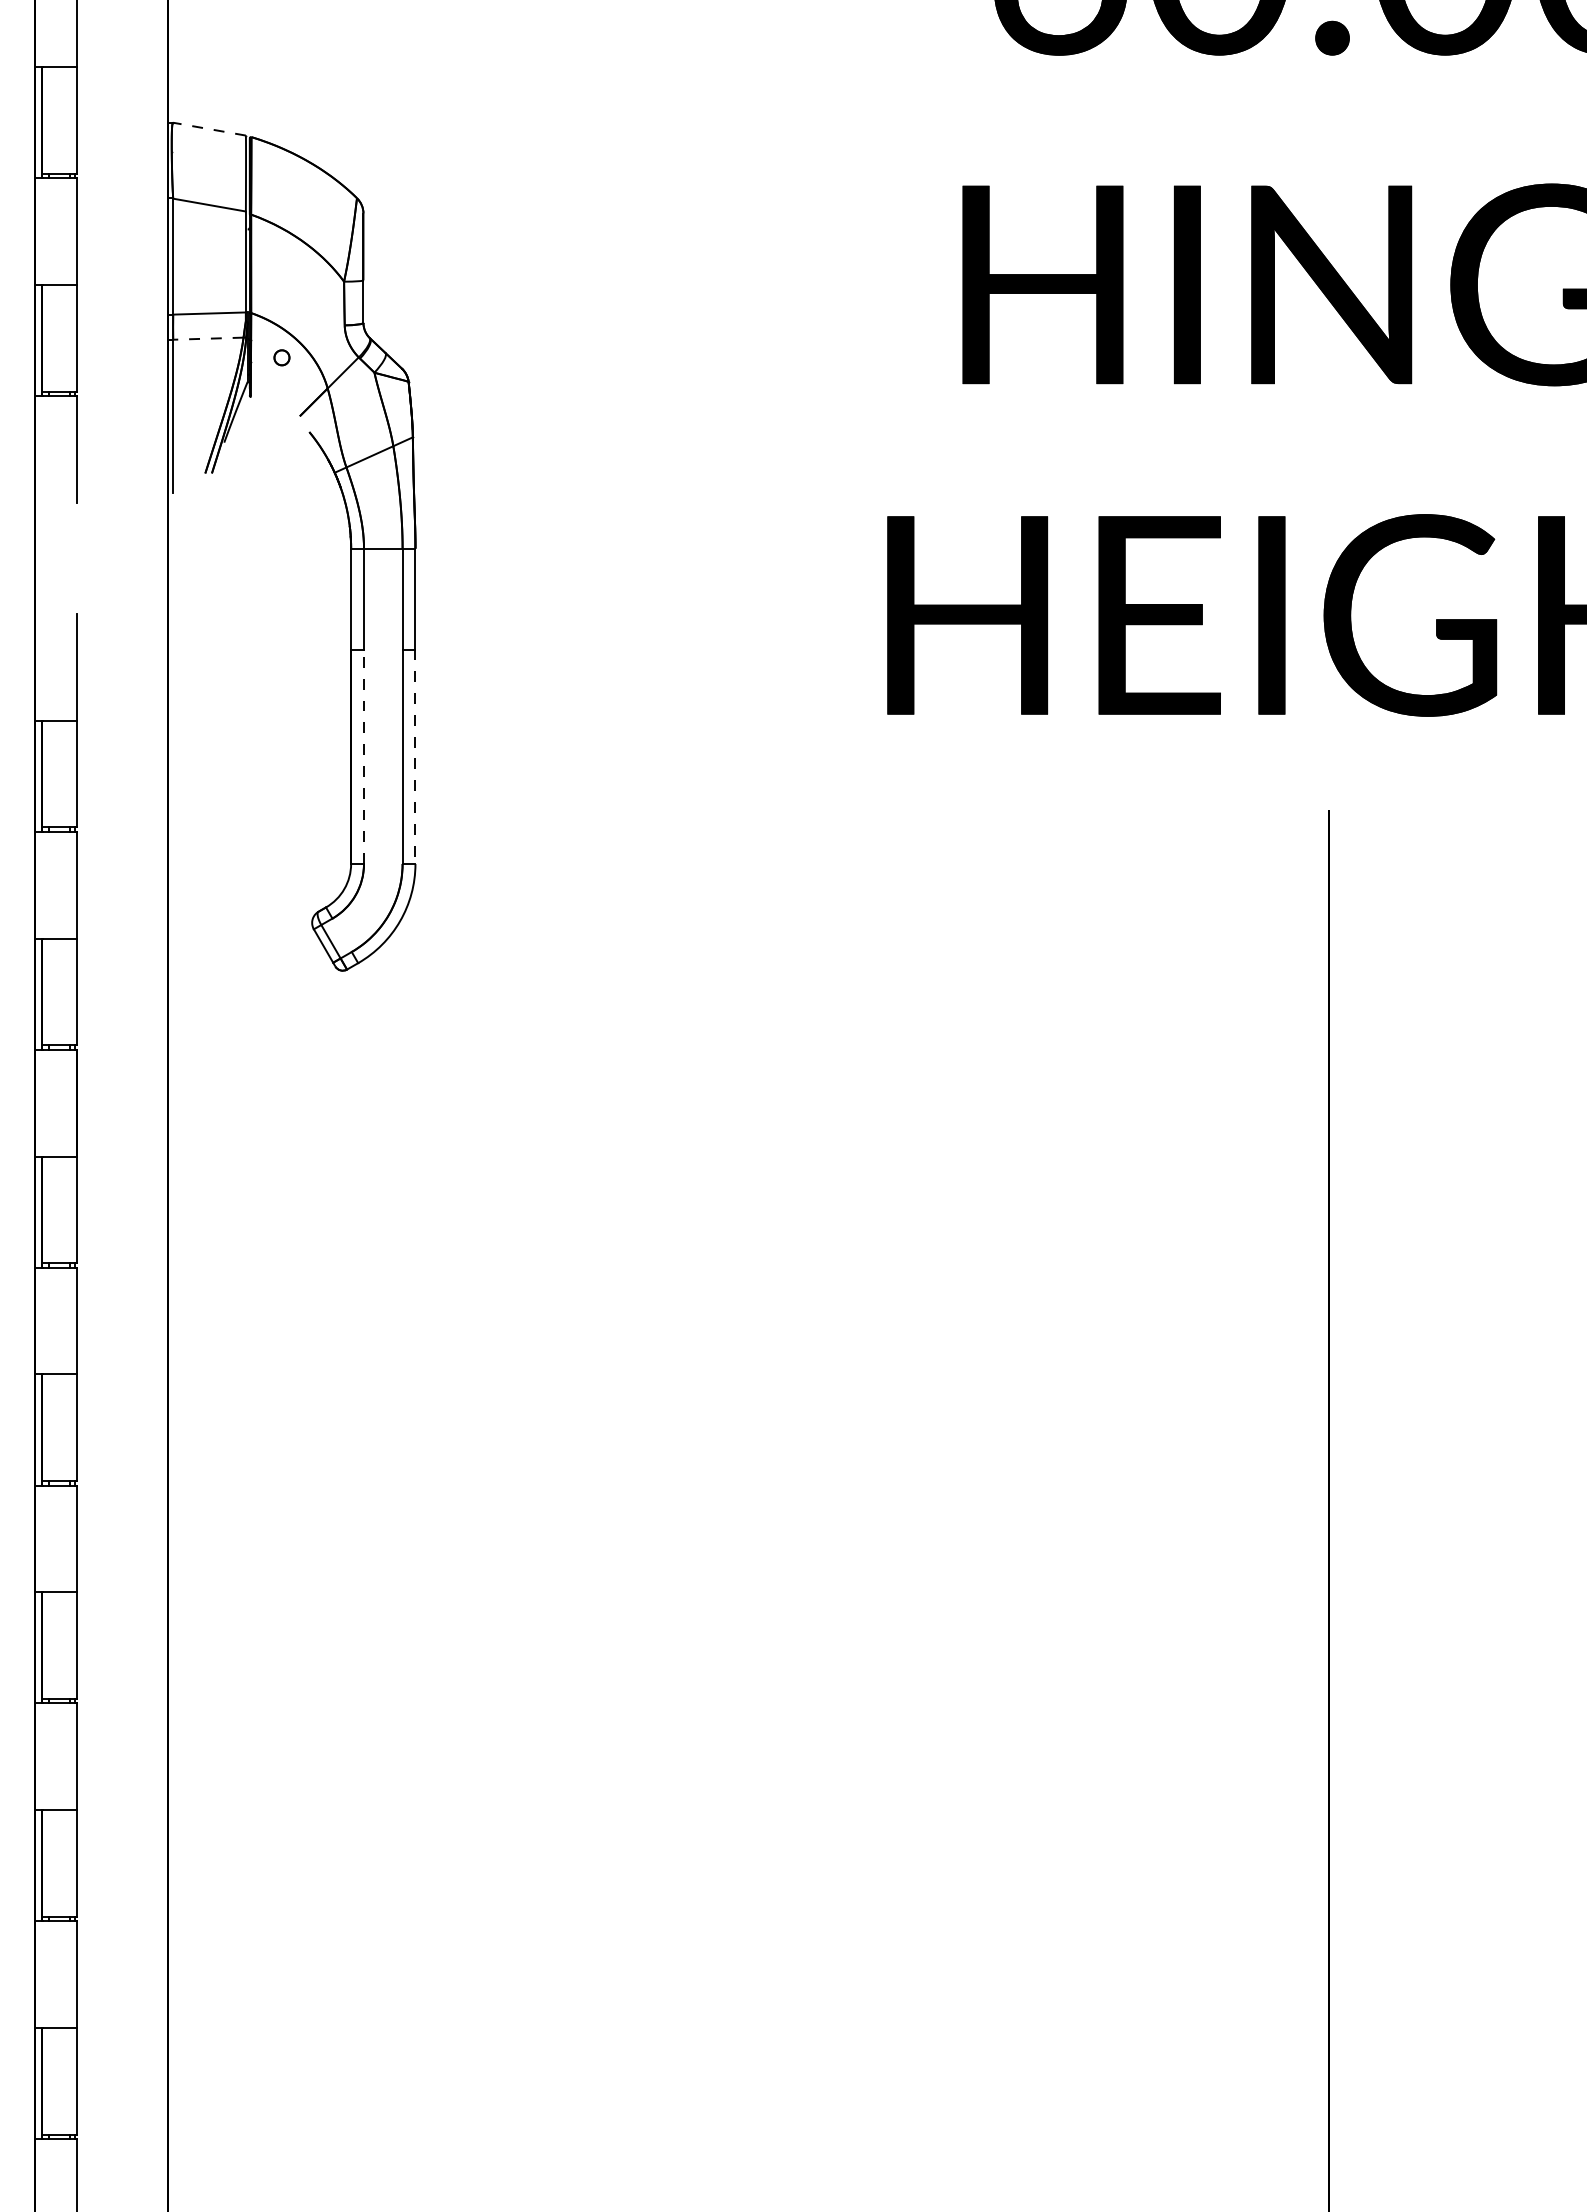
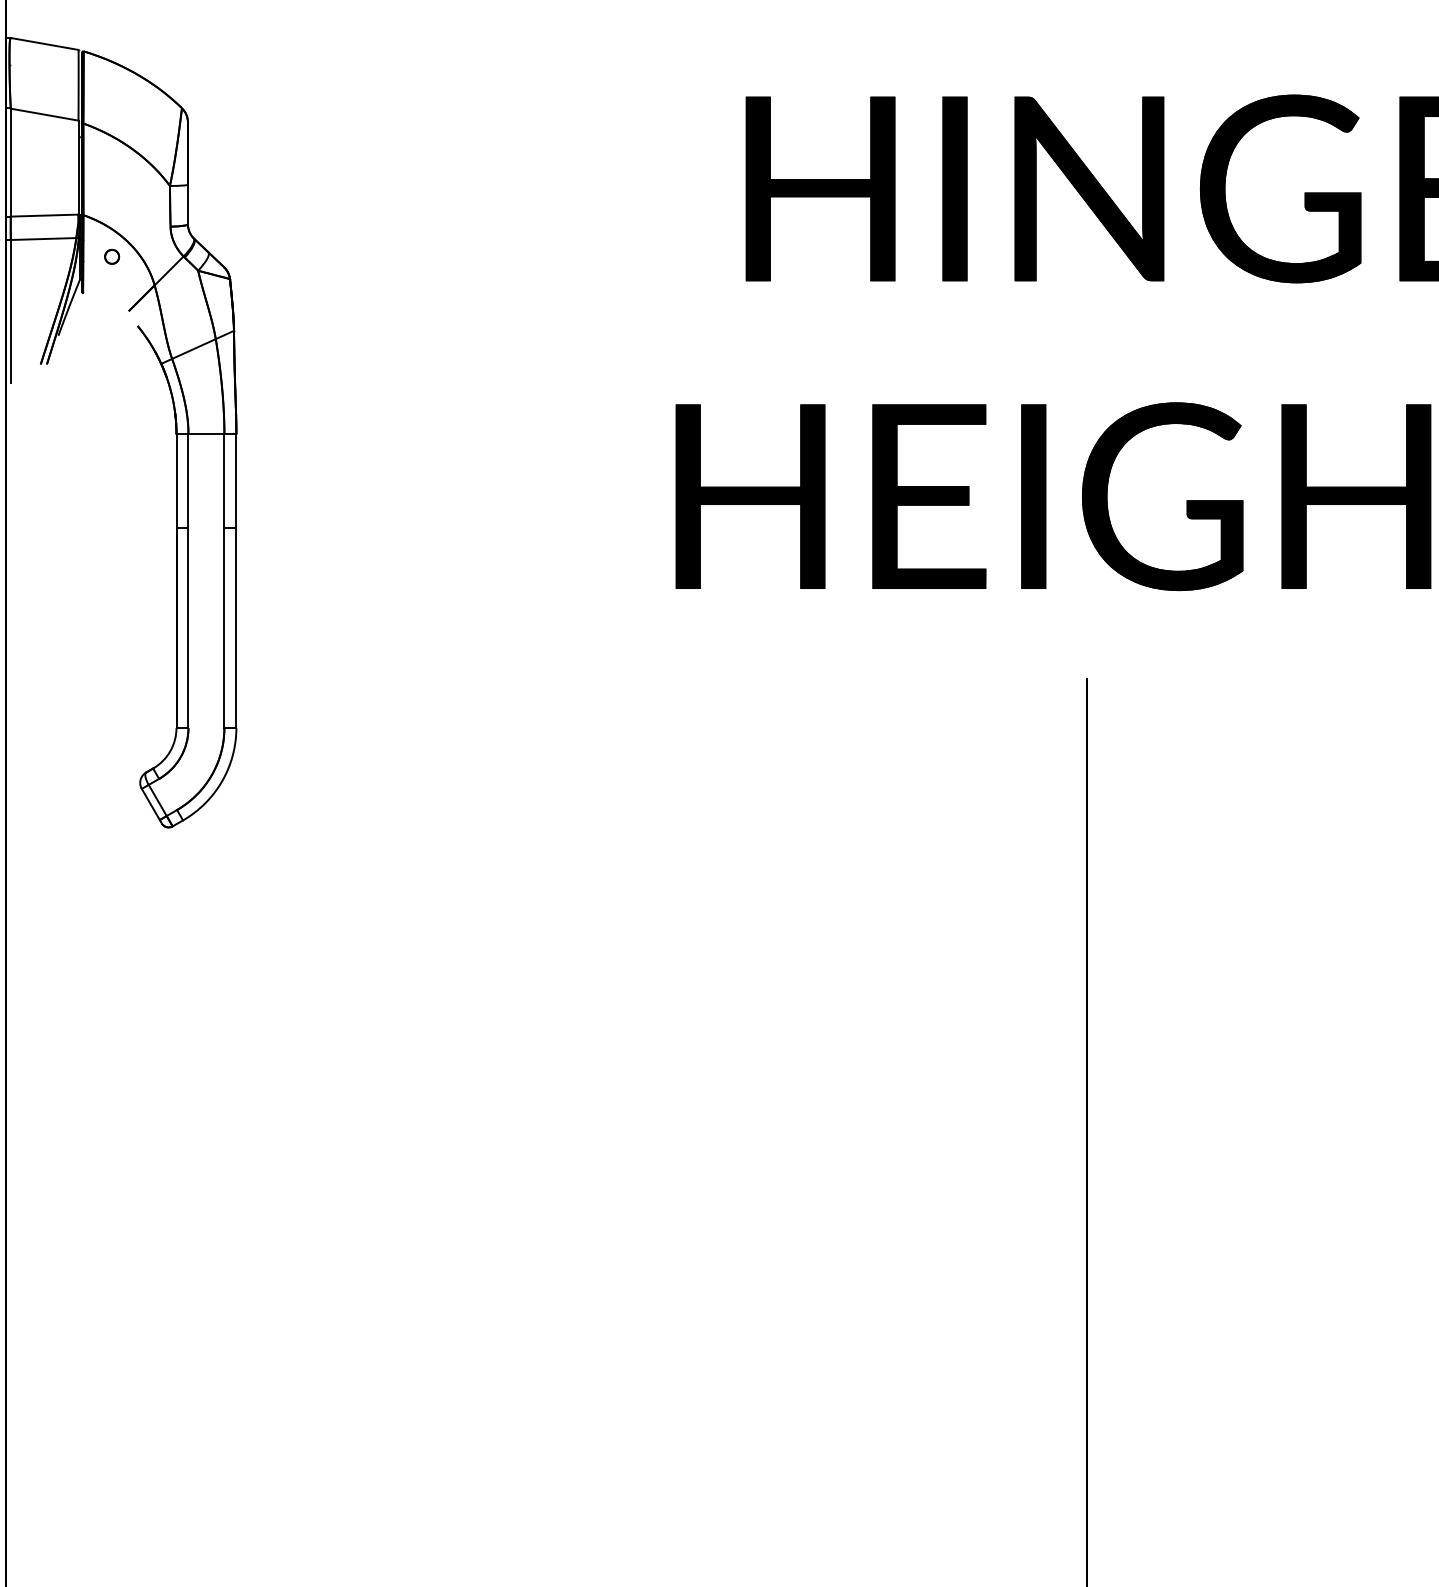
line: (209, 129) -> (44, 44), dashed -> solid
line: (207, 338) -> (42, 238), dashed -> solid
line: (364, 756) -> (188, 628), dashed -> solid
line: (415, 757) -> (236, 628), dashed -> solid

